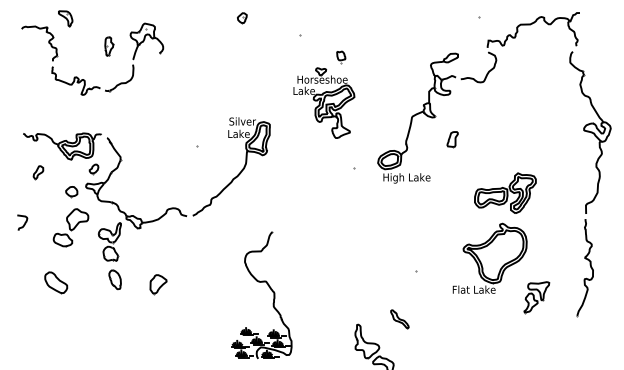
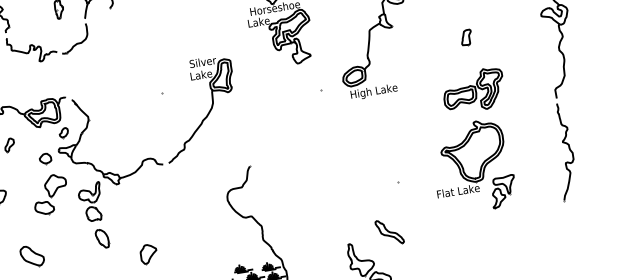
part: (452, 139) -> (466, 37), moved
part: (56, 282) -> (32, 255), moved
part: (158, 284) -> (148, 254), moved
part: (536, 297) -> (503, 191), moved
part: (399, 319) -> (389, 232), size x1.43

